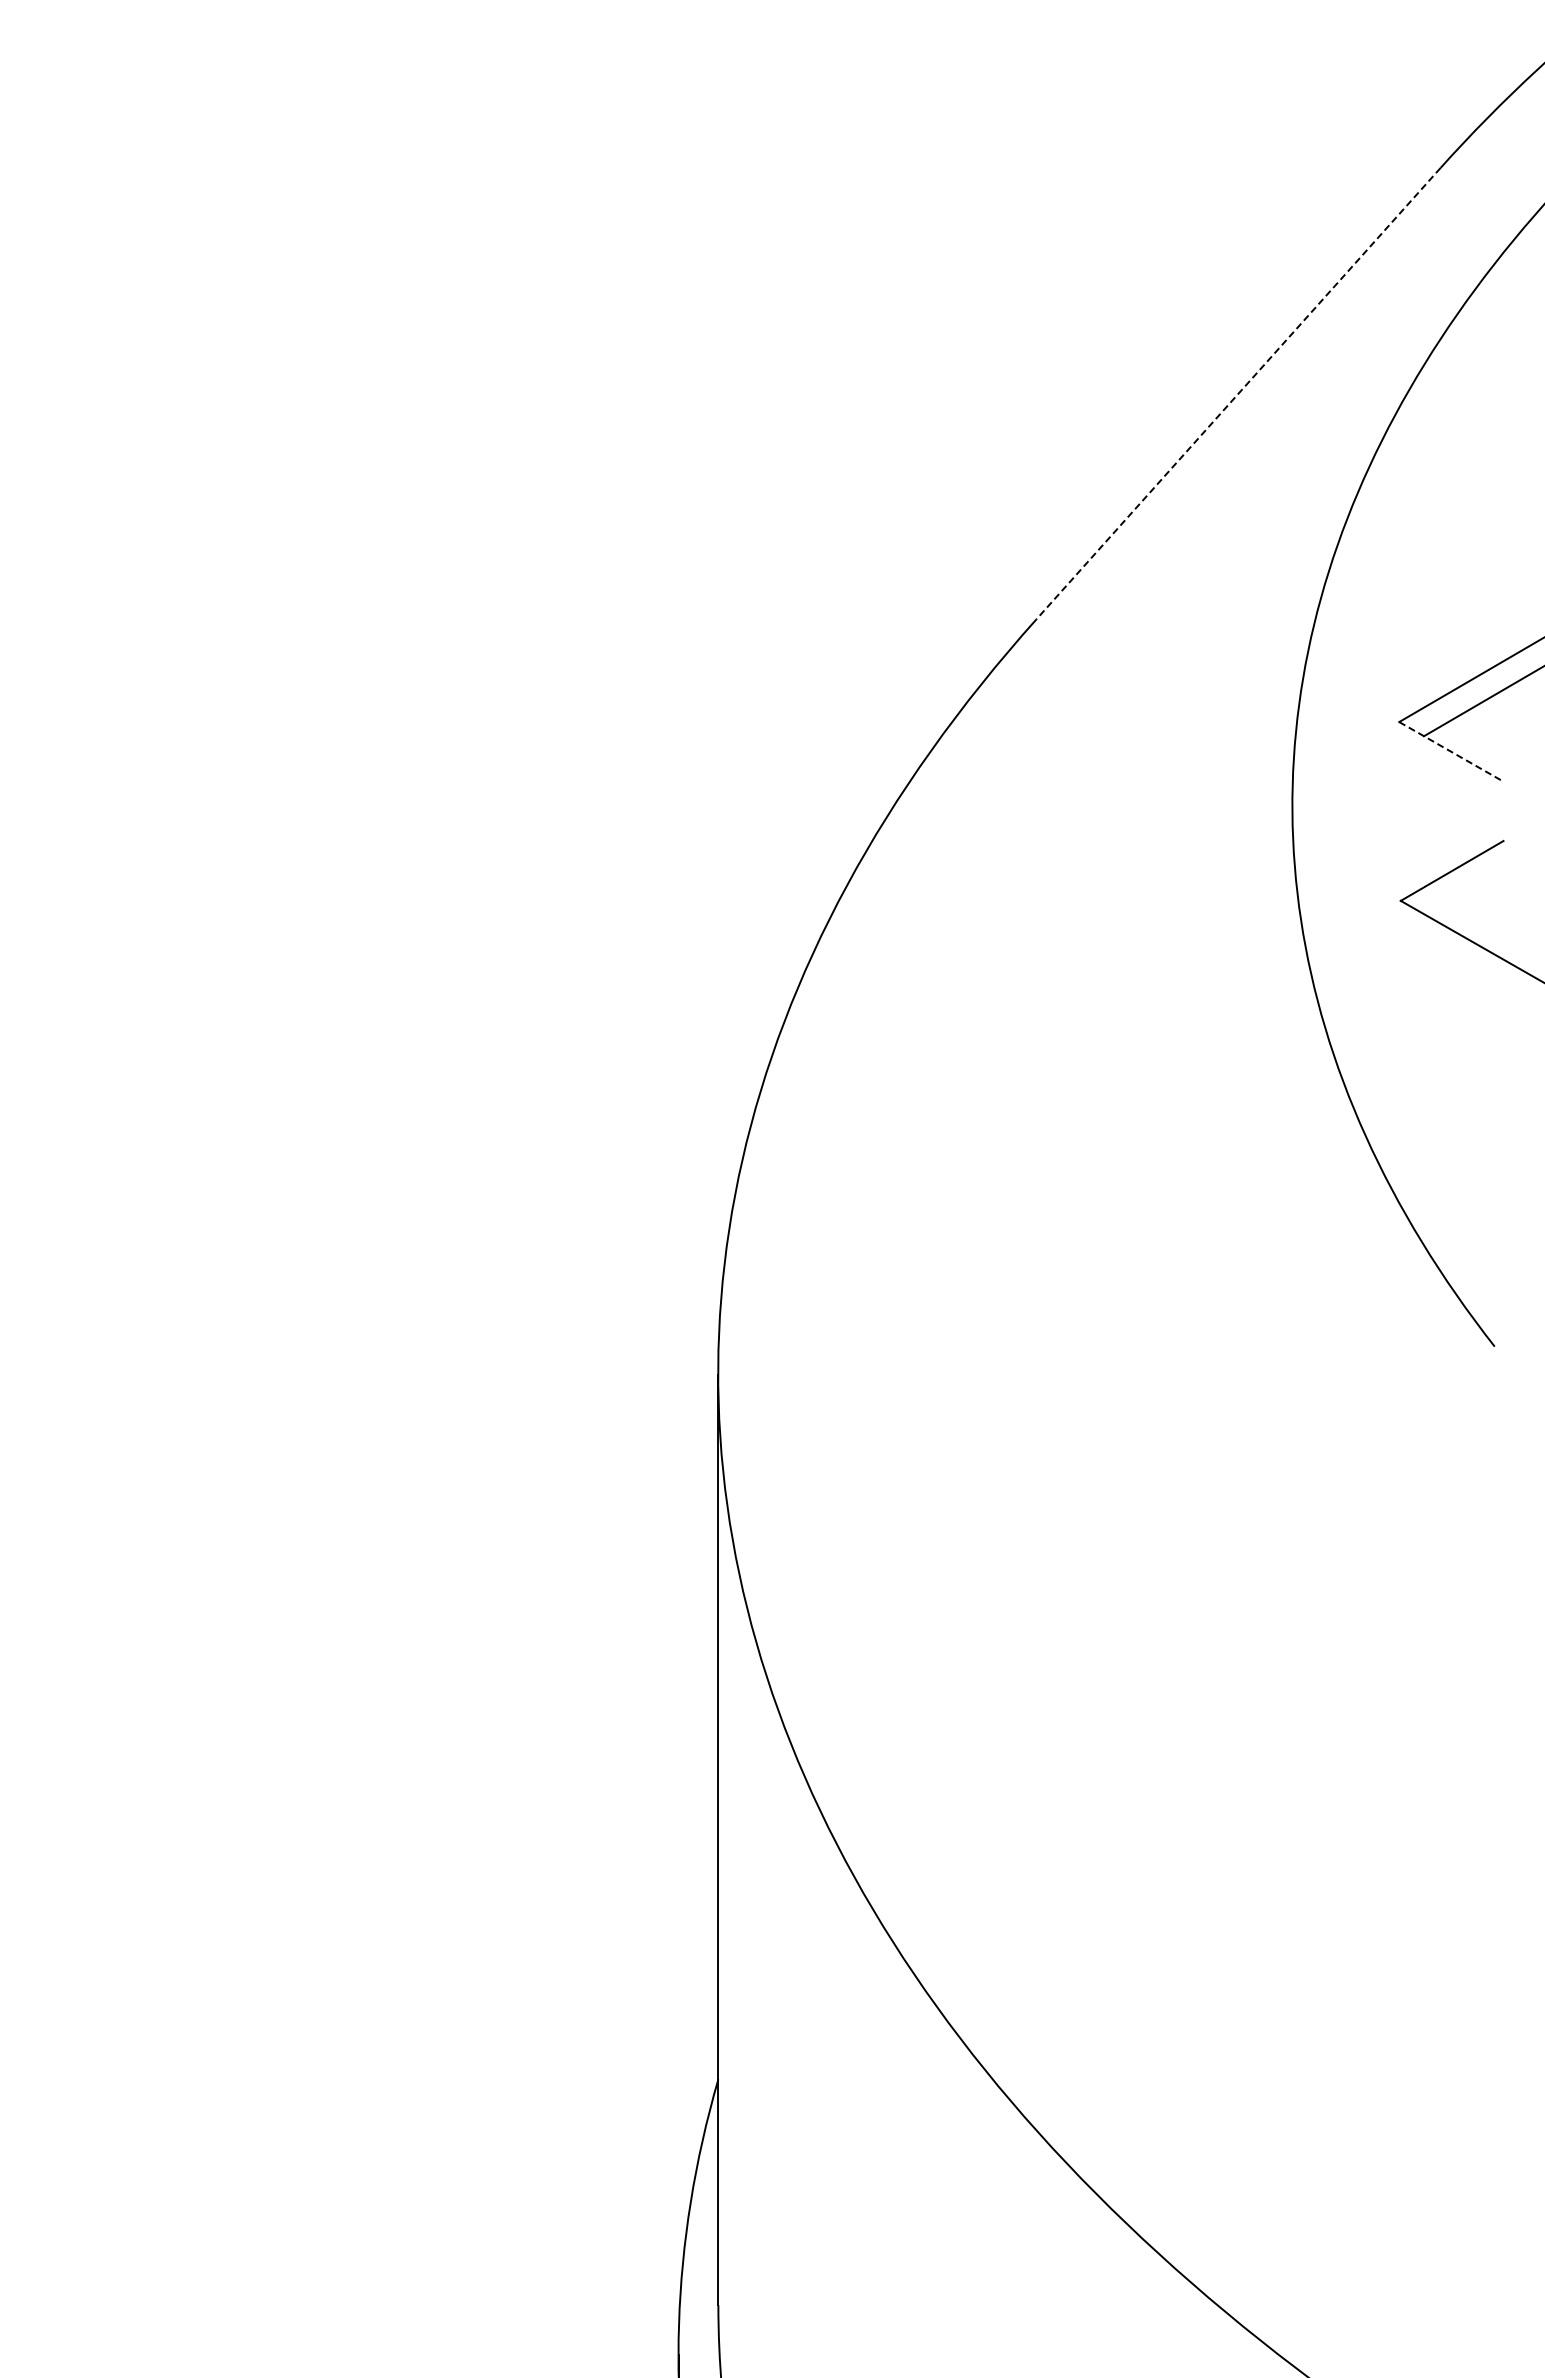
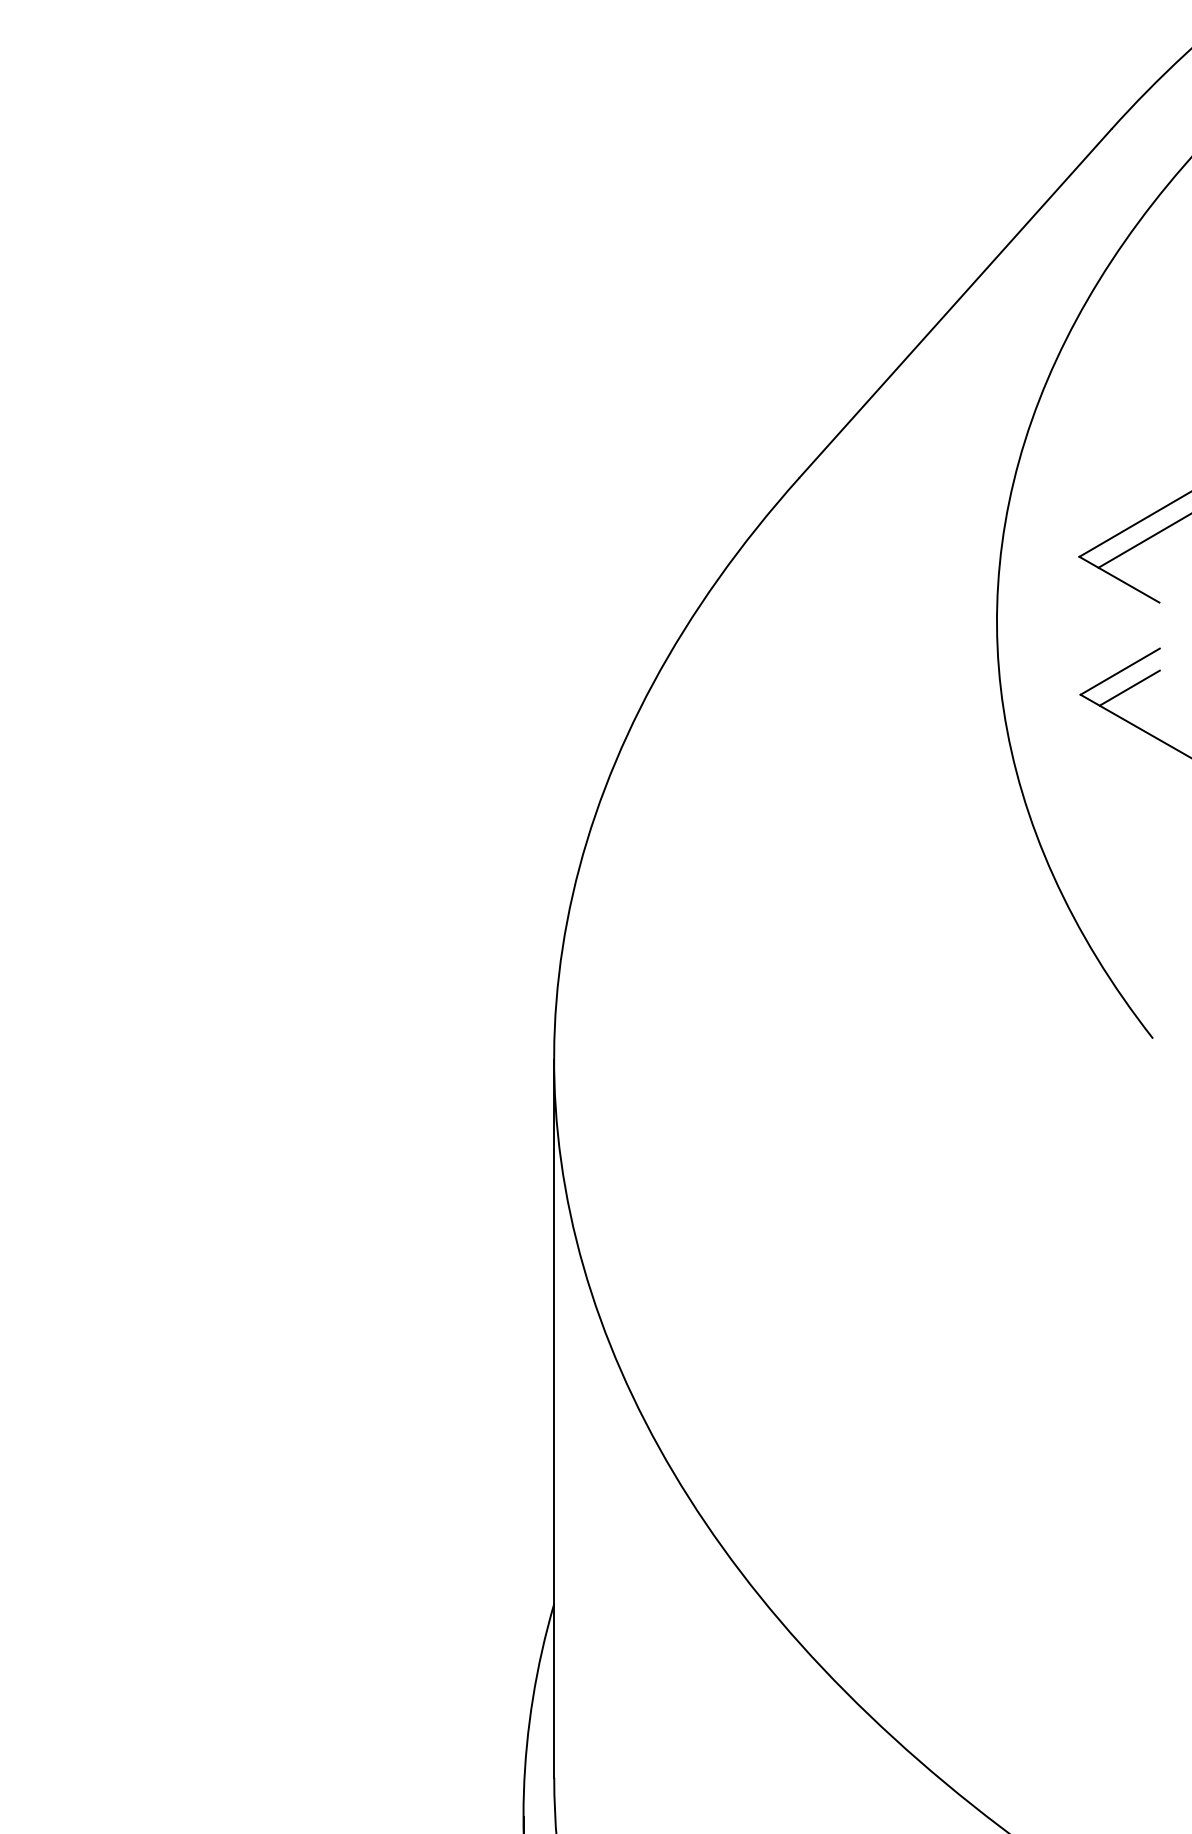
line: (1238, 393) -> (955, 303), dashed -> solid
line: (1451, 751) -> (1119, 579), dashed -> solid
line: (1464, 892) -> (1129, 688), added

